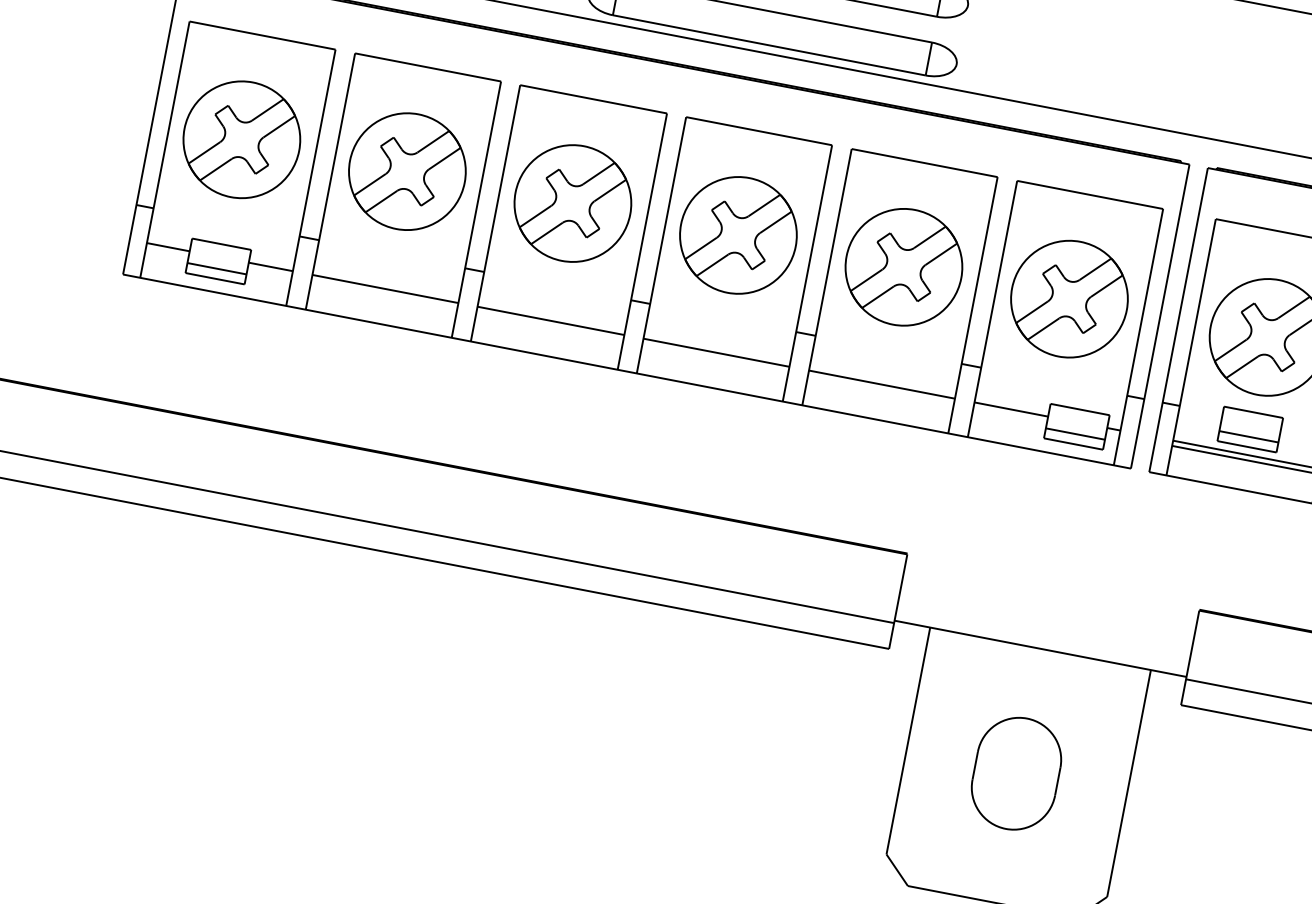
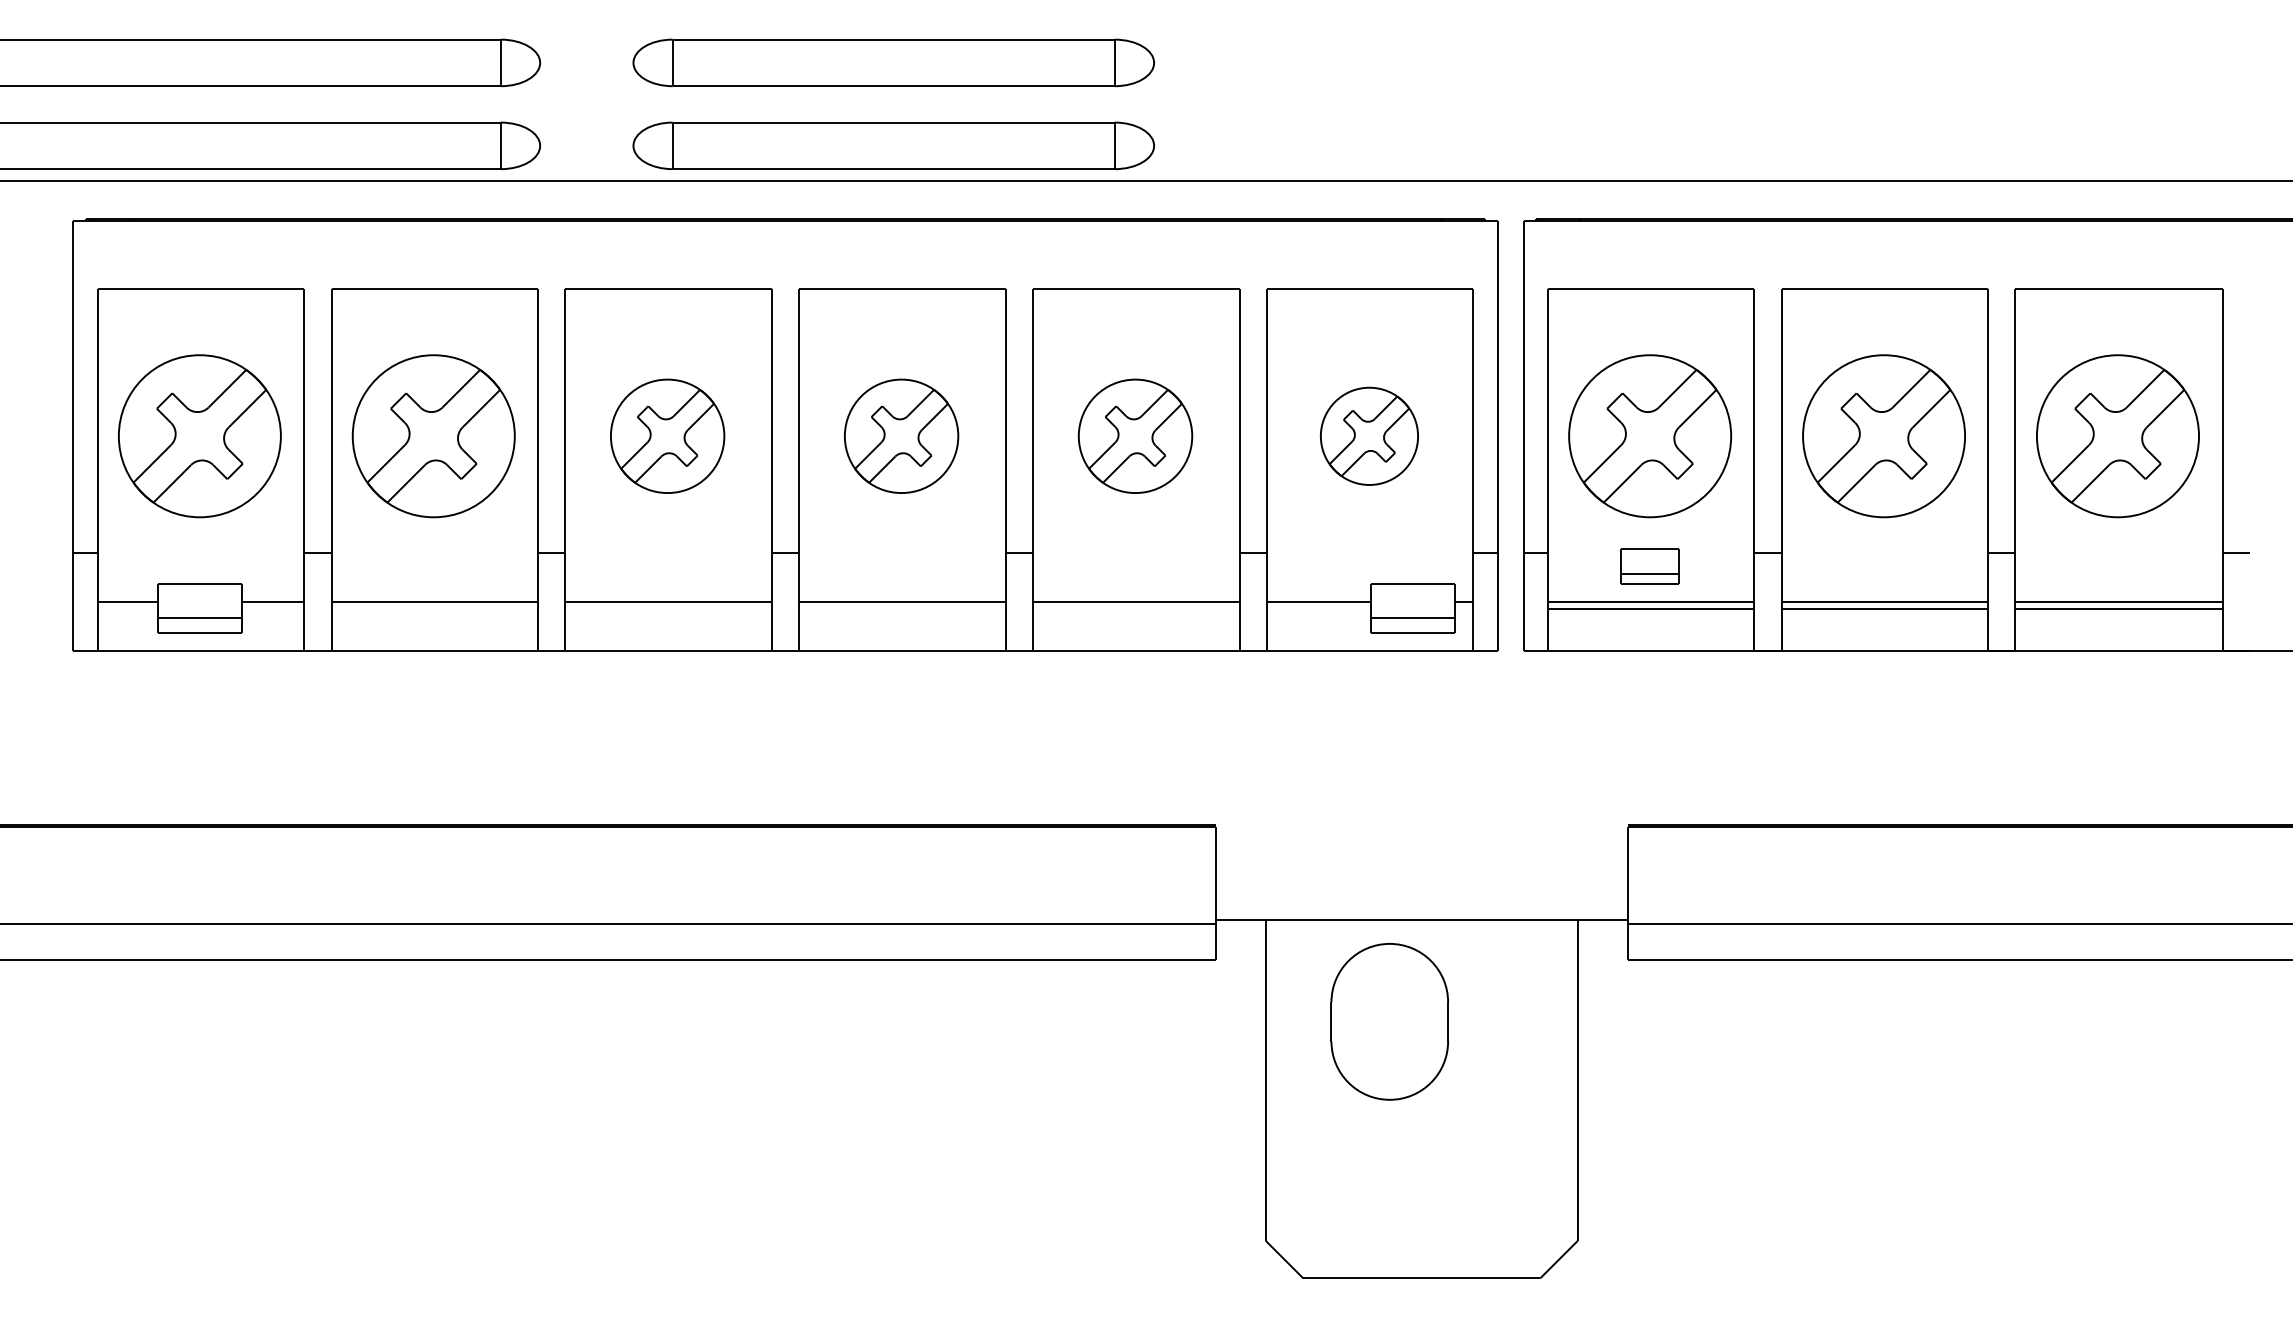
part: (572, 203) -> (667, 436), size x0.7
part: (738, 235) -> (901, 436), size x0.7
part: (903, 267) -> (1135, 436), size x0.7
part: (1069, 299) -> (1369, 436), size x0.6
part: (1249, 429) -> (1649, 566), size x0.7
part: (1016, 773) -> (1389, 1021), moved

